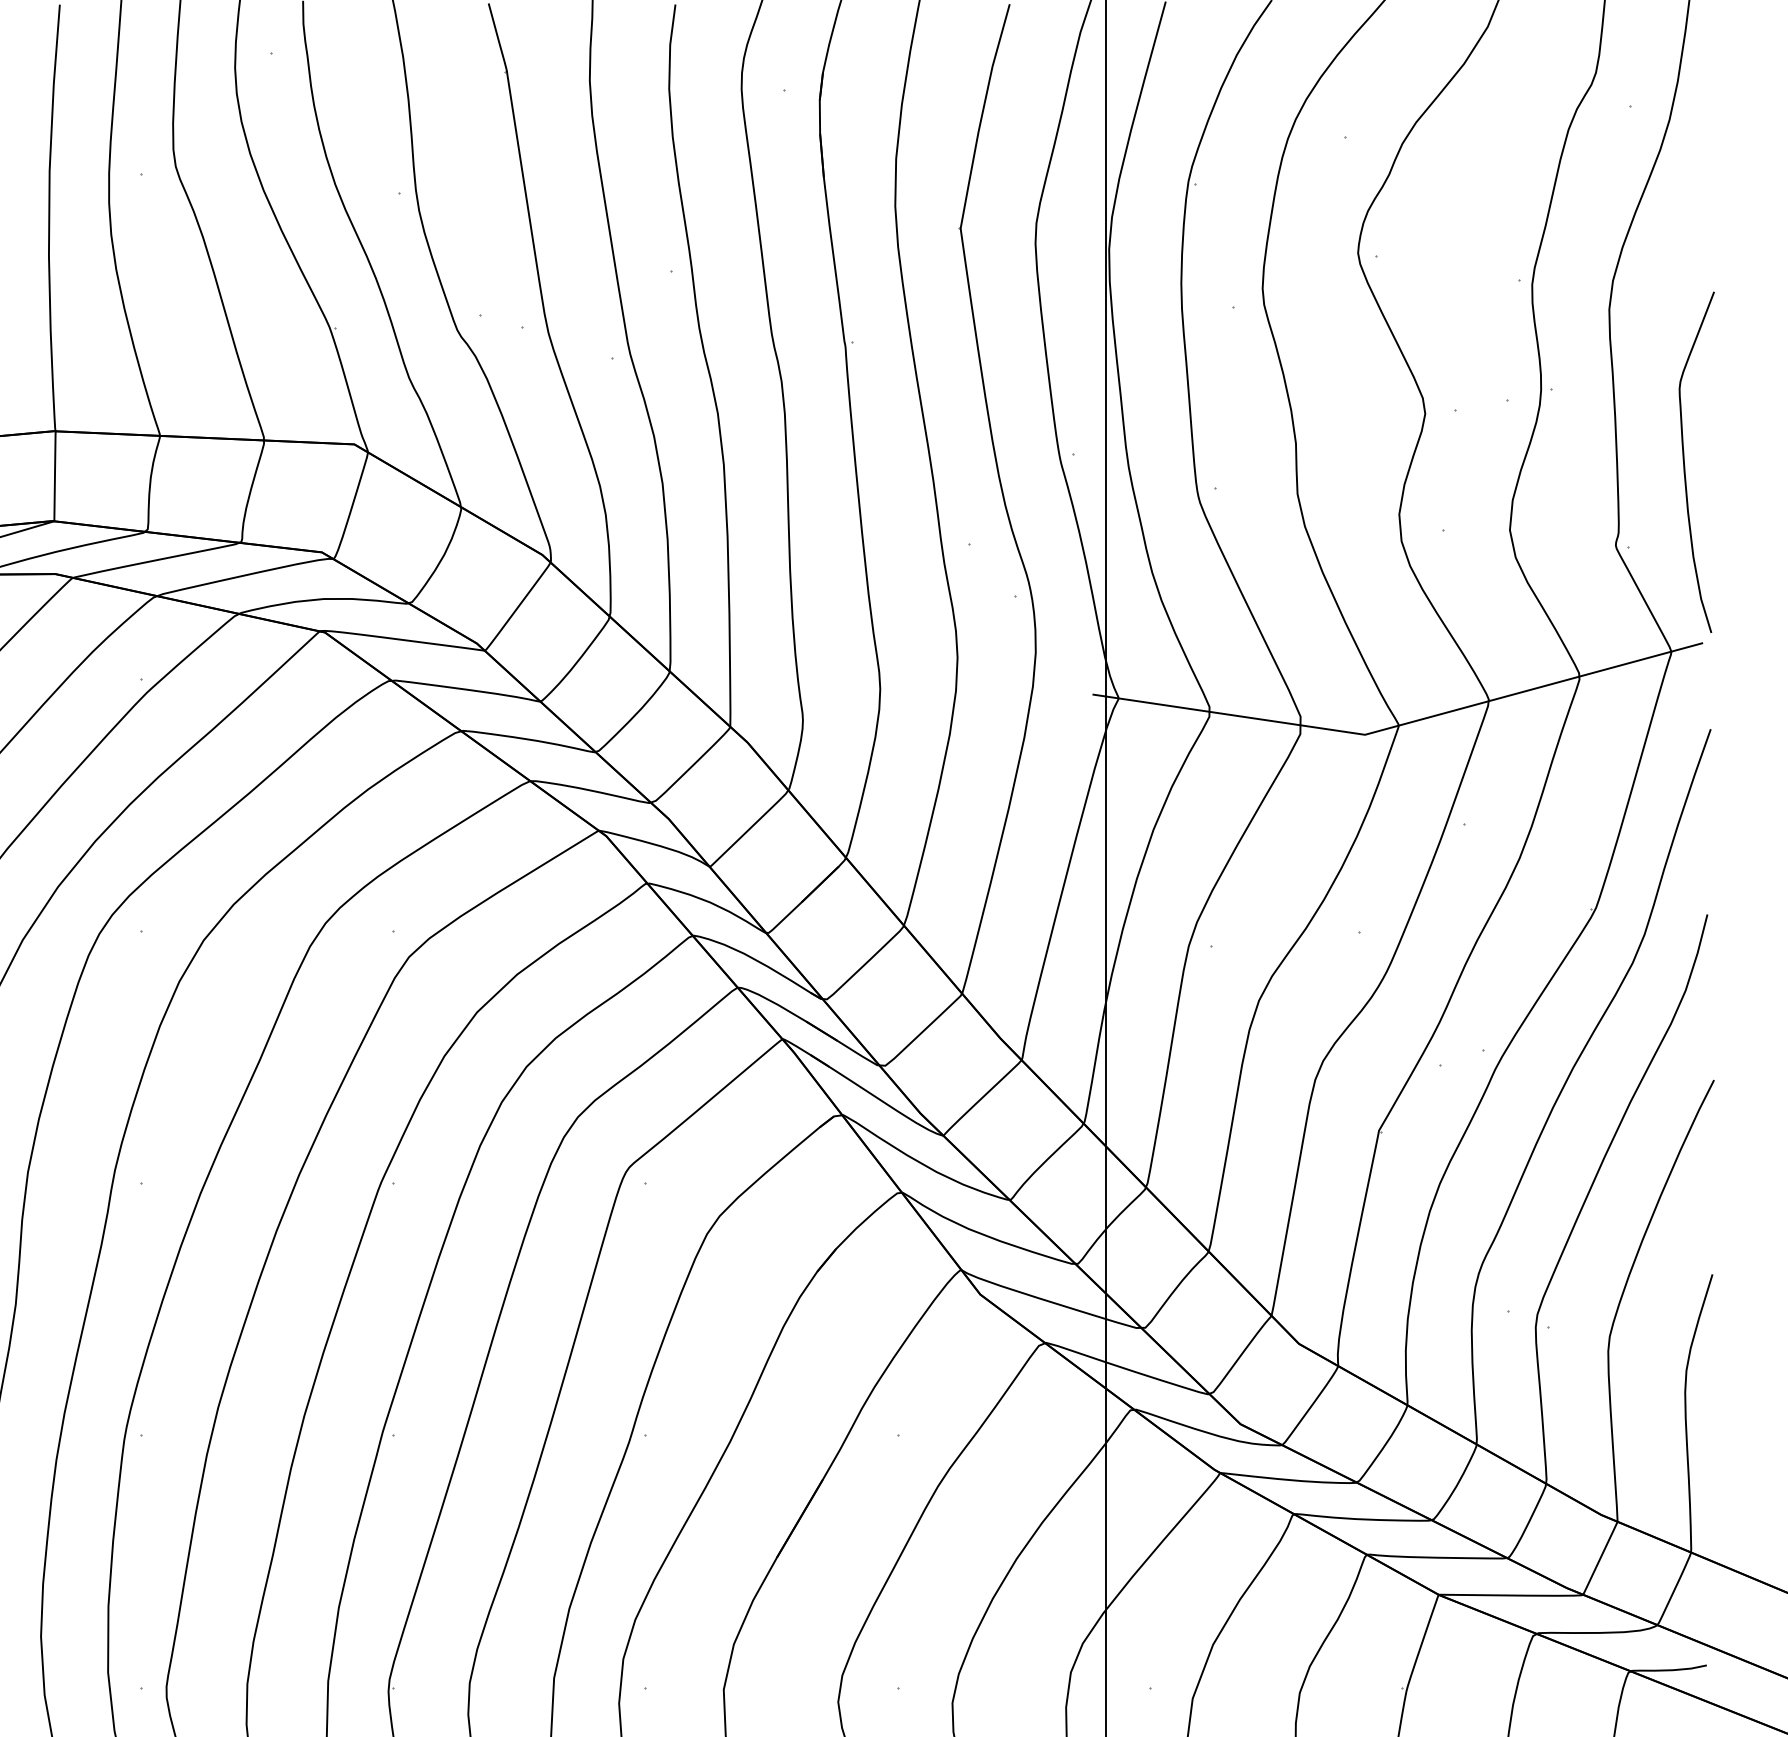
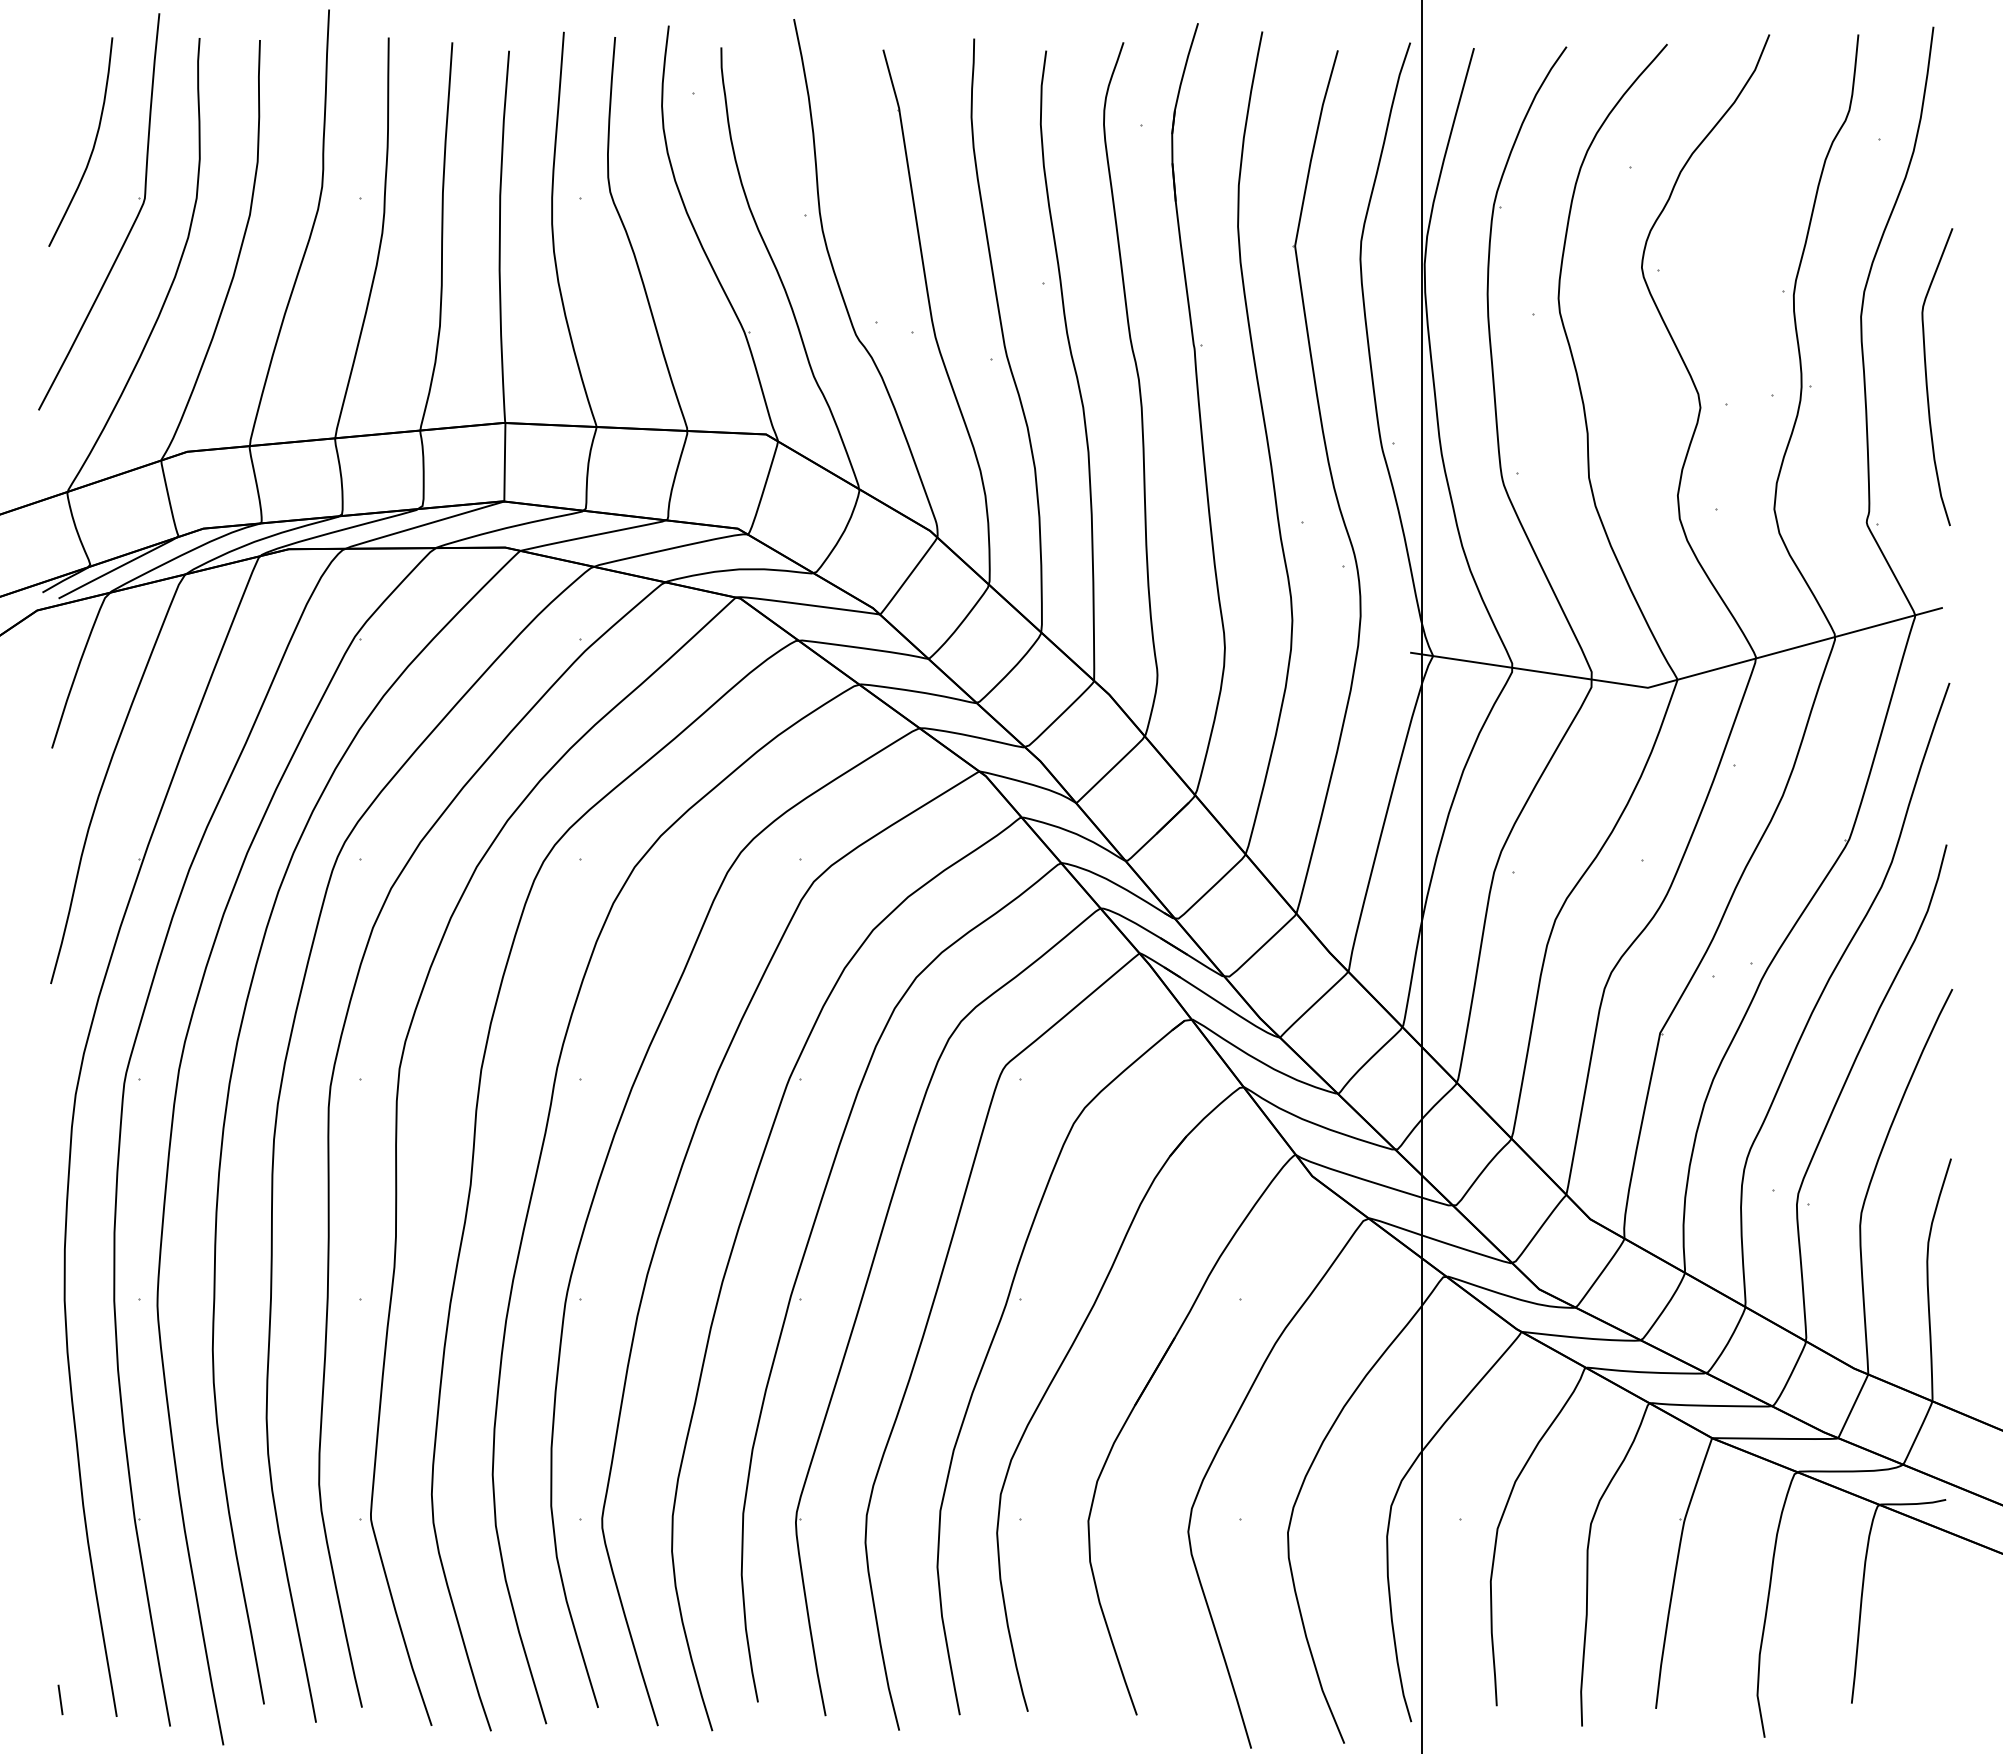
curve: (1685, 462) -> (1927, 377), moved

